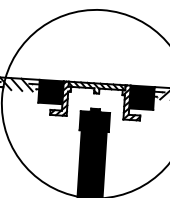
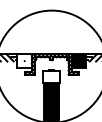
fill: (50, 90) -> (24, 60), removed
fill: (94, 120) -> (51, 76), removed

